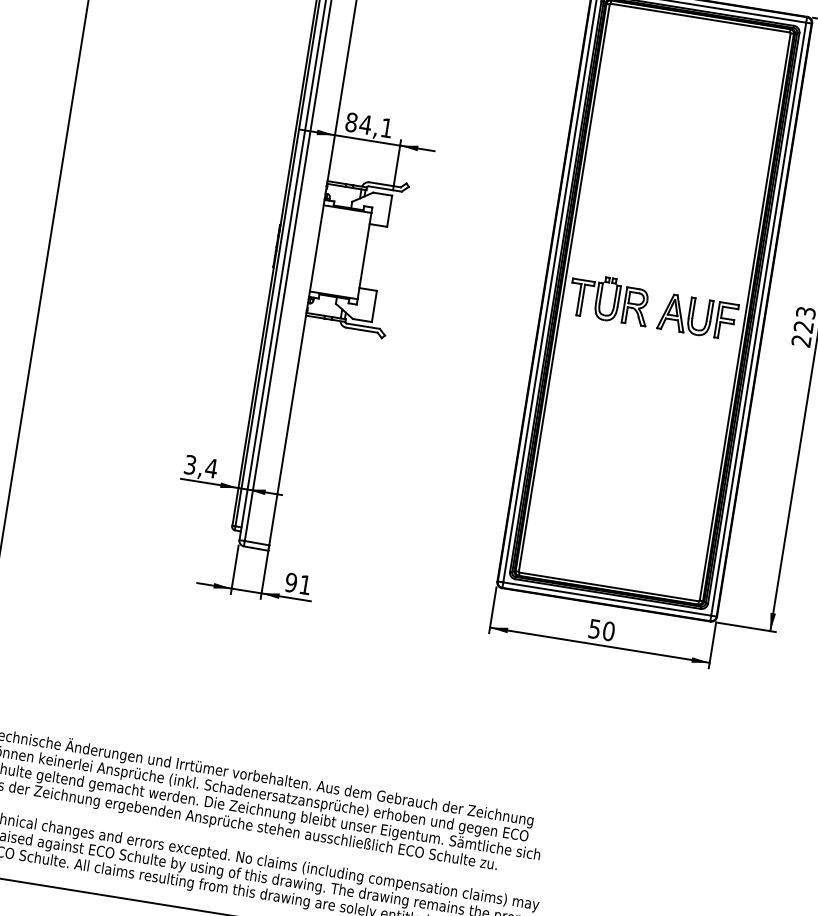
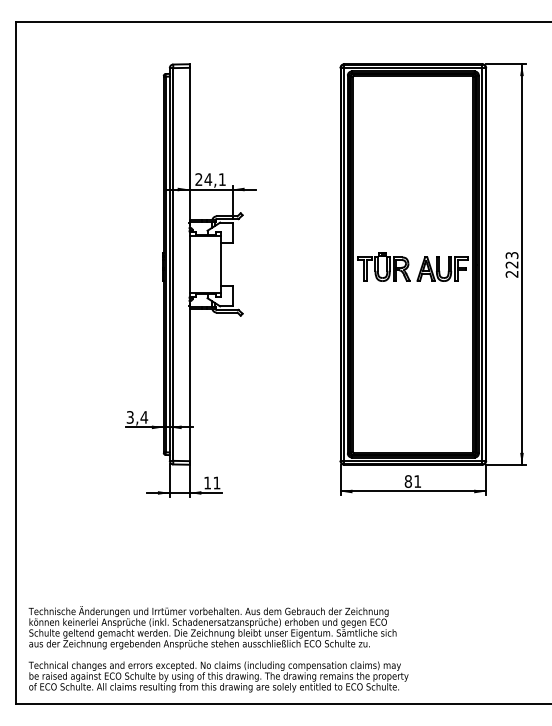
text: (350, 122) -> (198, 179), 84,1 -> 24,1
text: (291, 581) -> (207, 482), 91 -> 11
text: (601, 629) -> (412, 481), 50 -> 81

